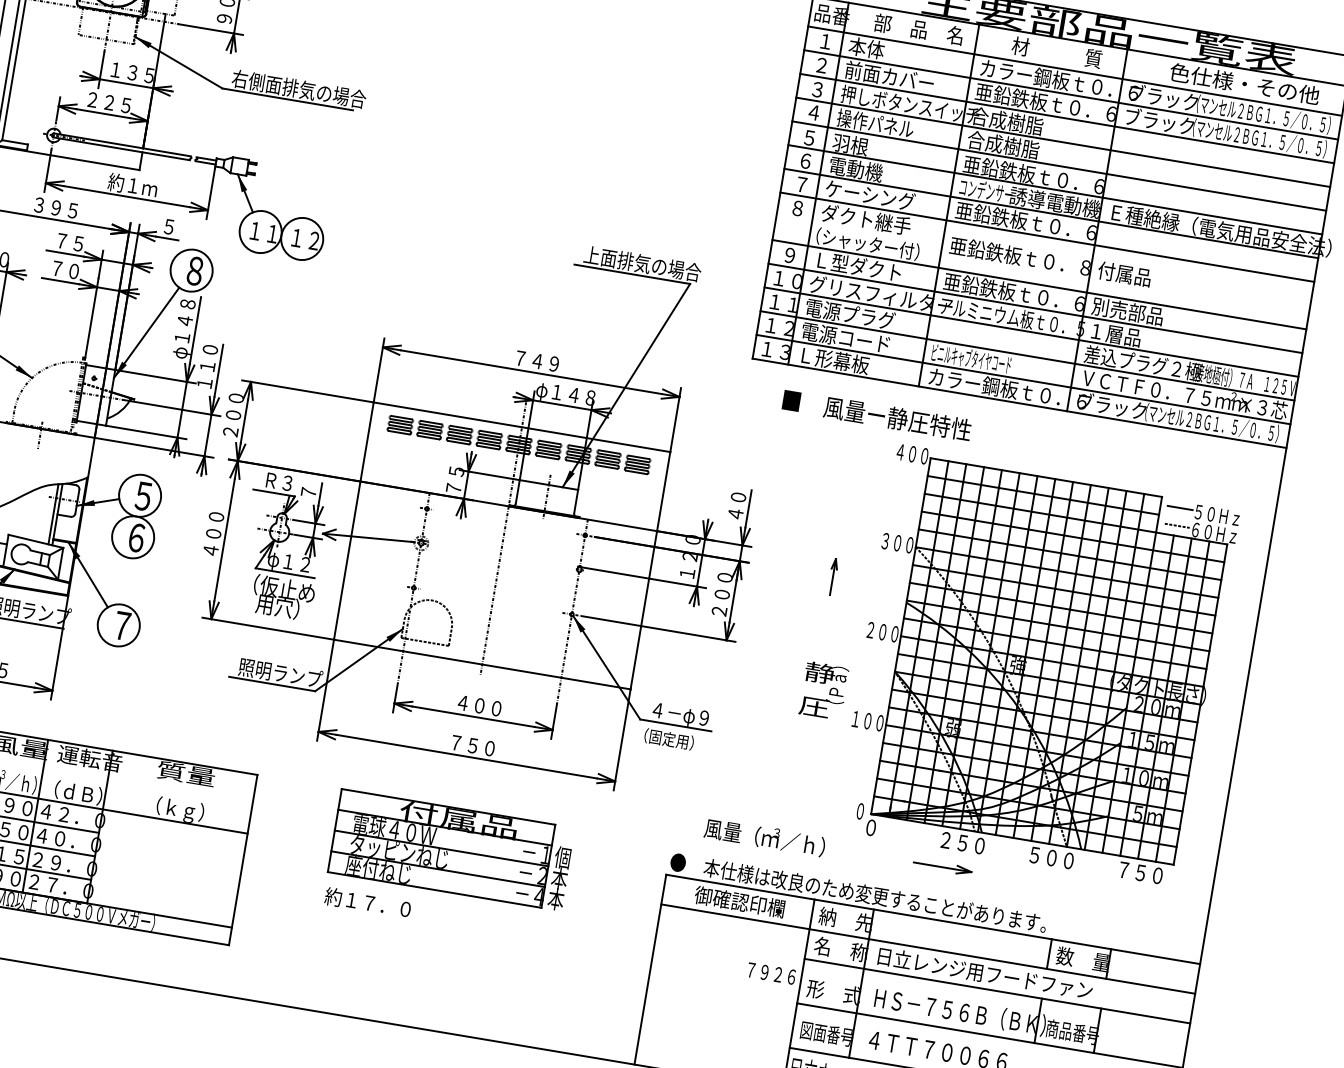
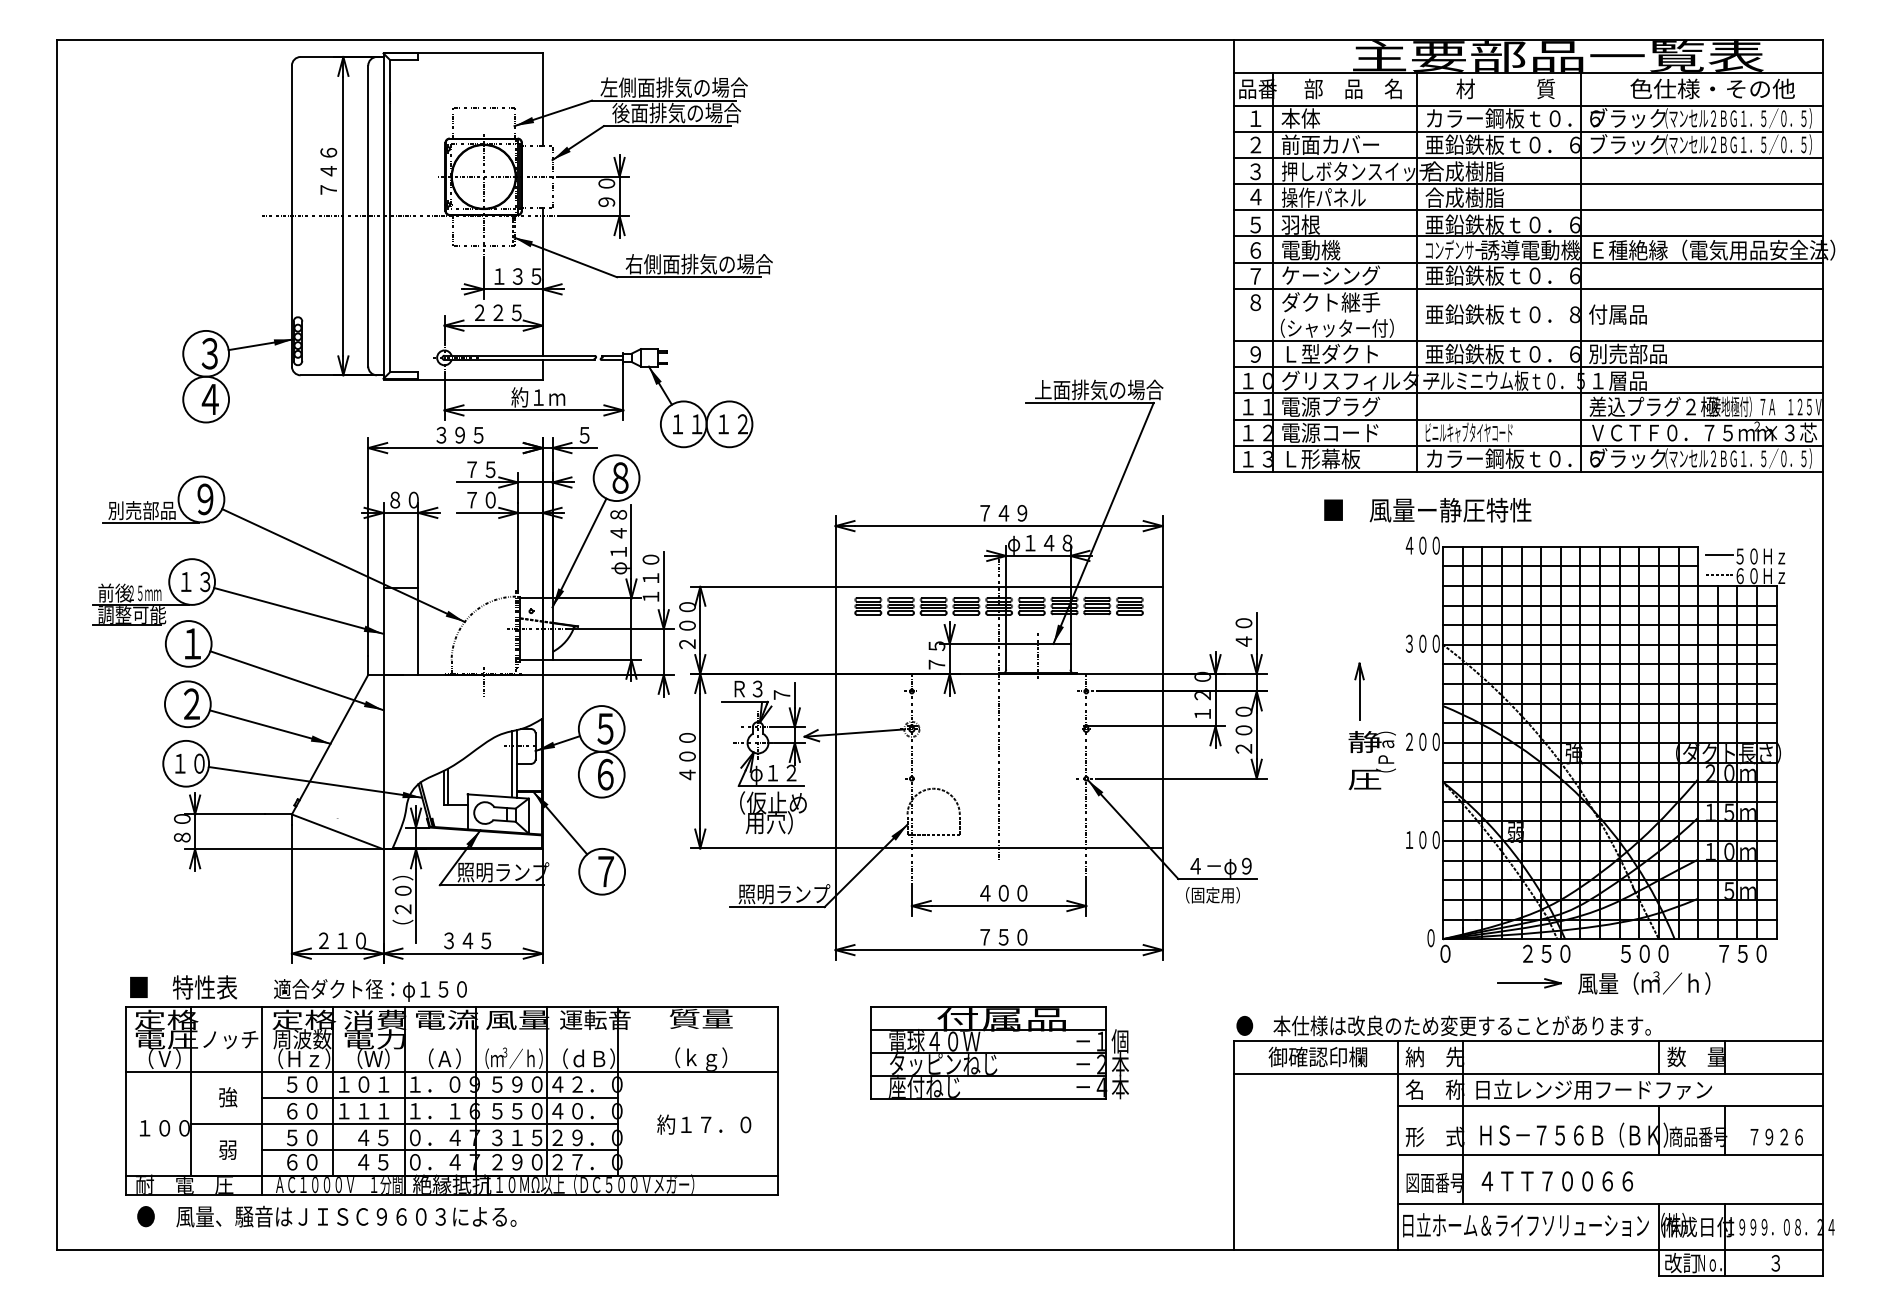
text: (876, 415) -> (1427, 510), moved
part: (832, 576) -> (1359, 691), size x1.43
text: (823, 690) -> (1371, 760), moved
text: (765, 836) -> (1644, 982), moved
text: (368, 902) -> (704, 1124), moved
text: (771, 973) -> (1776, 1136), moved

